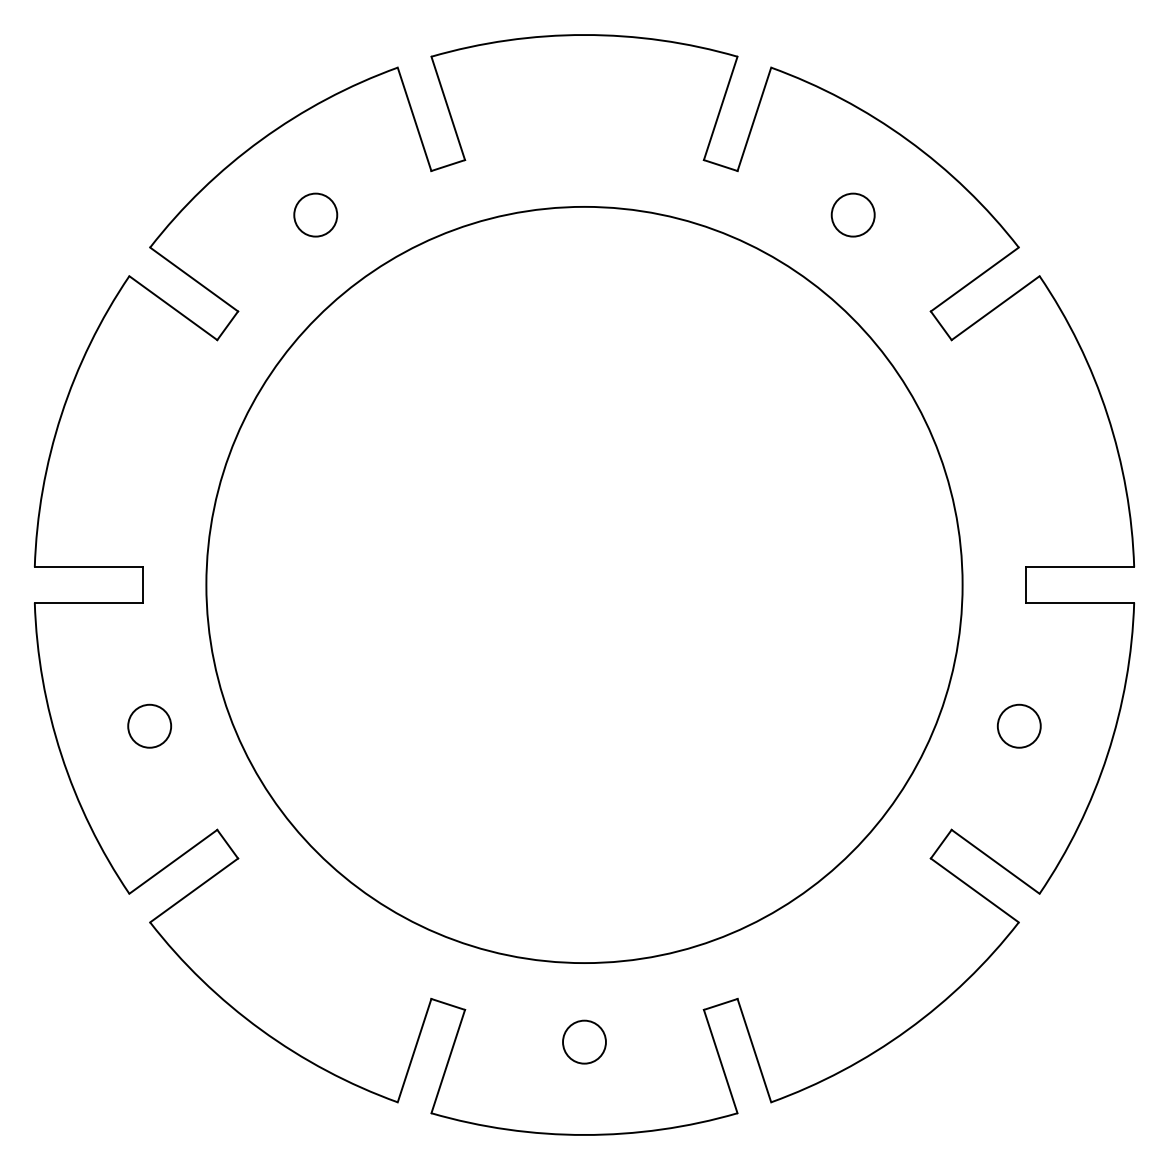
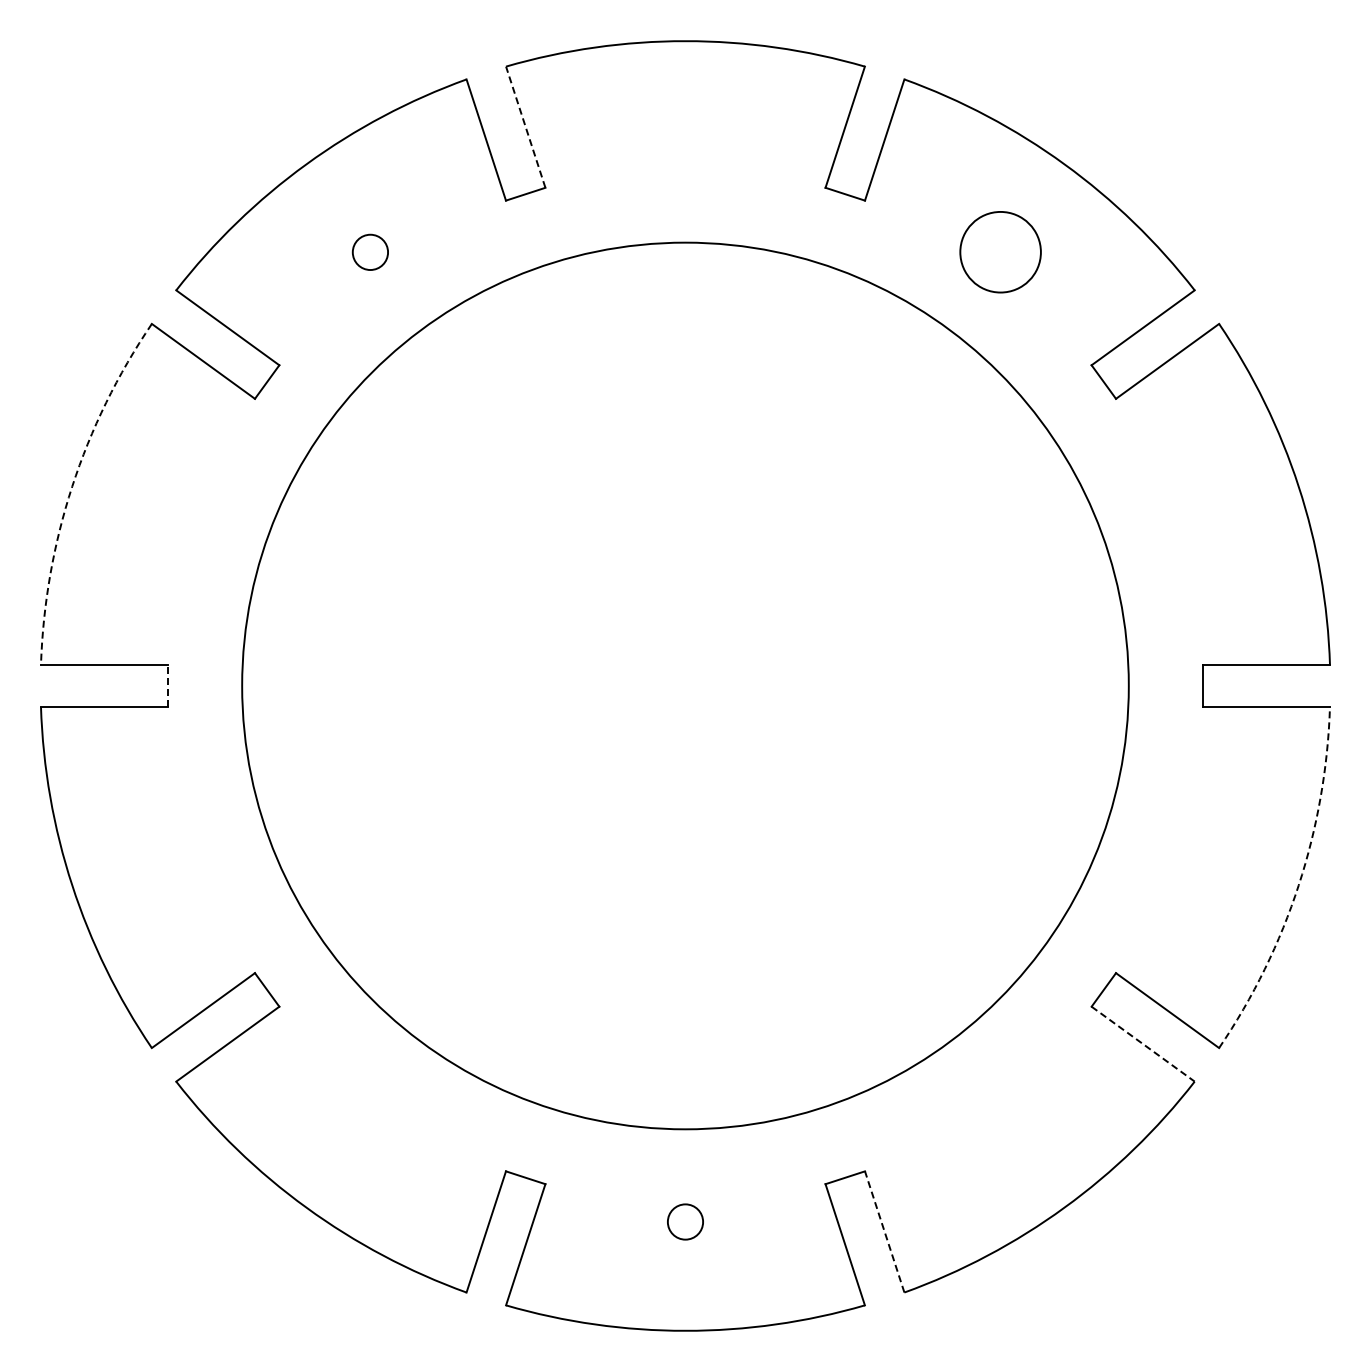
line: (448, 108) -> (525, 127), solid -> dashed
circle: (315, 215) -> (370, 252), size x0.7
circle: (853, 215) -> (1000, 252), size x1.6
arc: (61, 414) -> (72, 486), solid -> dashed
line: (143, 584) -> (168, 685), solid -> dashed
circle: (149, 726) -> (175, 851), removed
circle: (1019, 726) -> (1195, 851), removed
arc: (1107, 755) -> (1298, 885), solid -> dashed
line: (975, 890) -> (1143, 1044), solid -> dashed
circle: (584, 1041) -> (685, 1221), size x0.7
line: (754, 1050) -> (884, 1231), solid -> dashed

